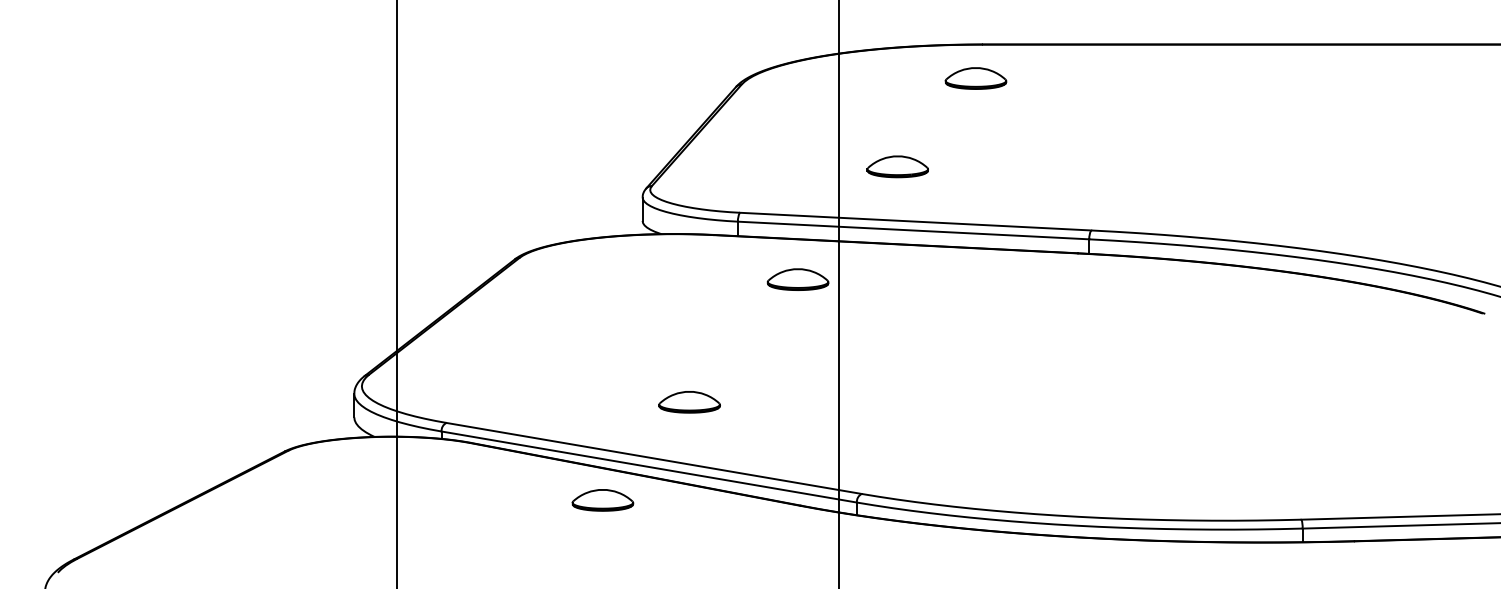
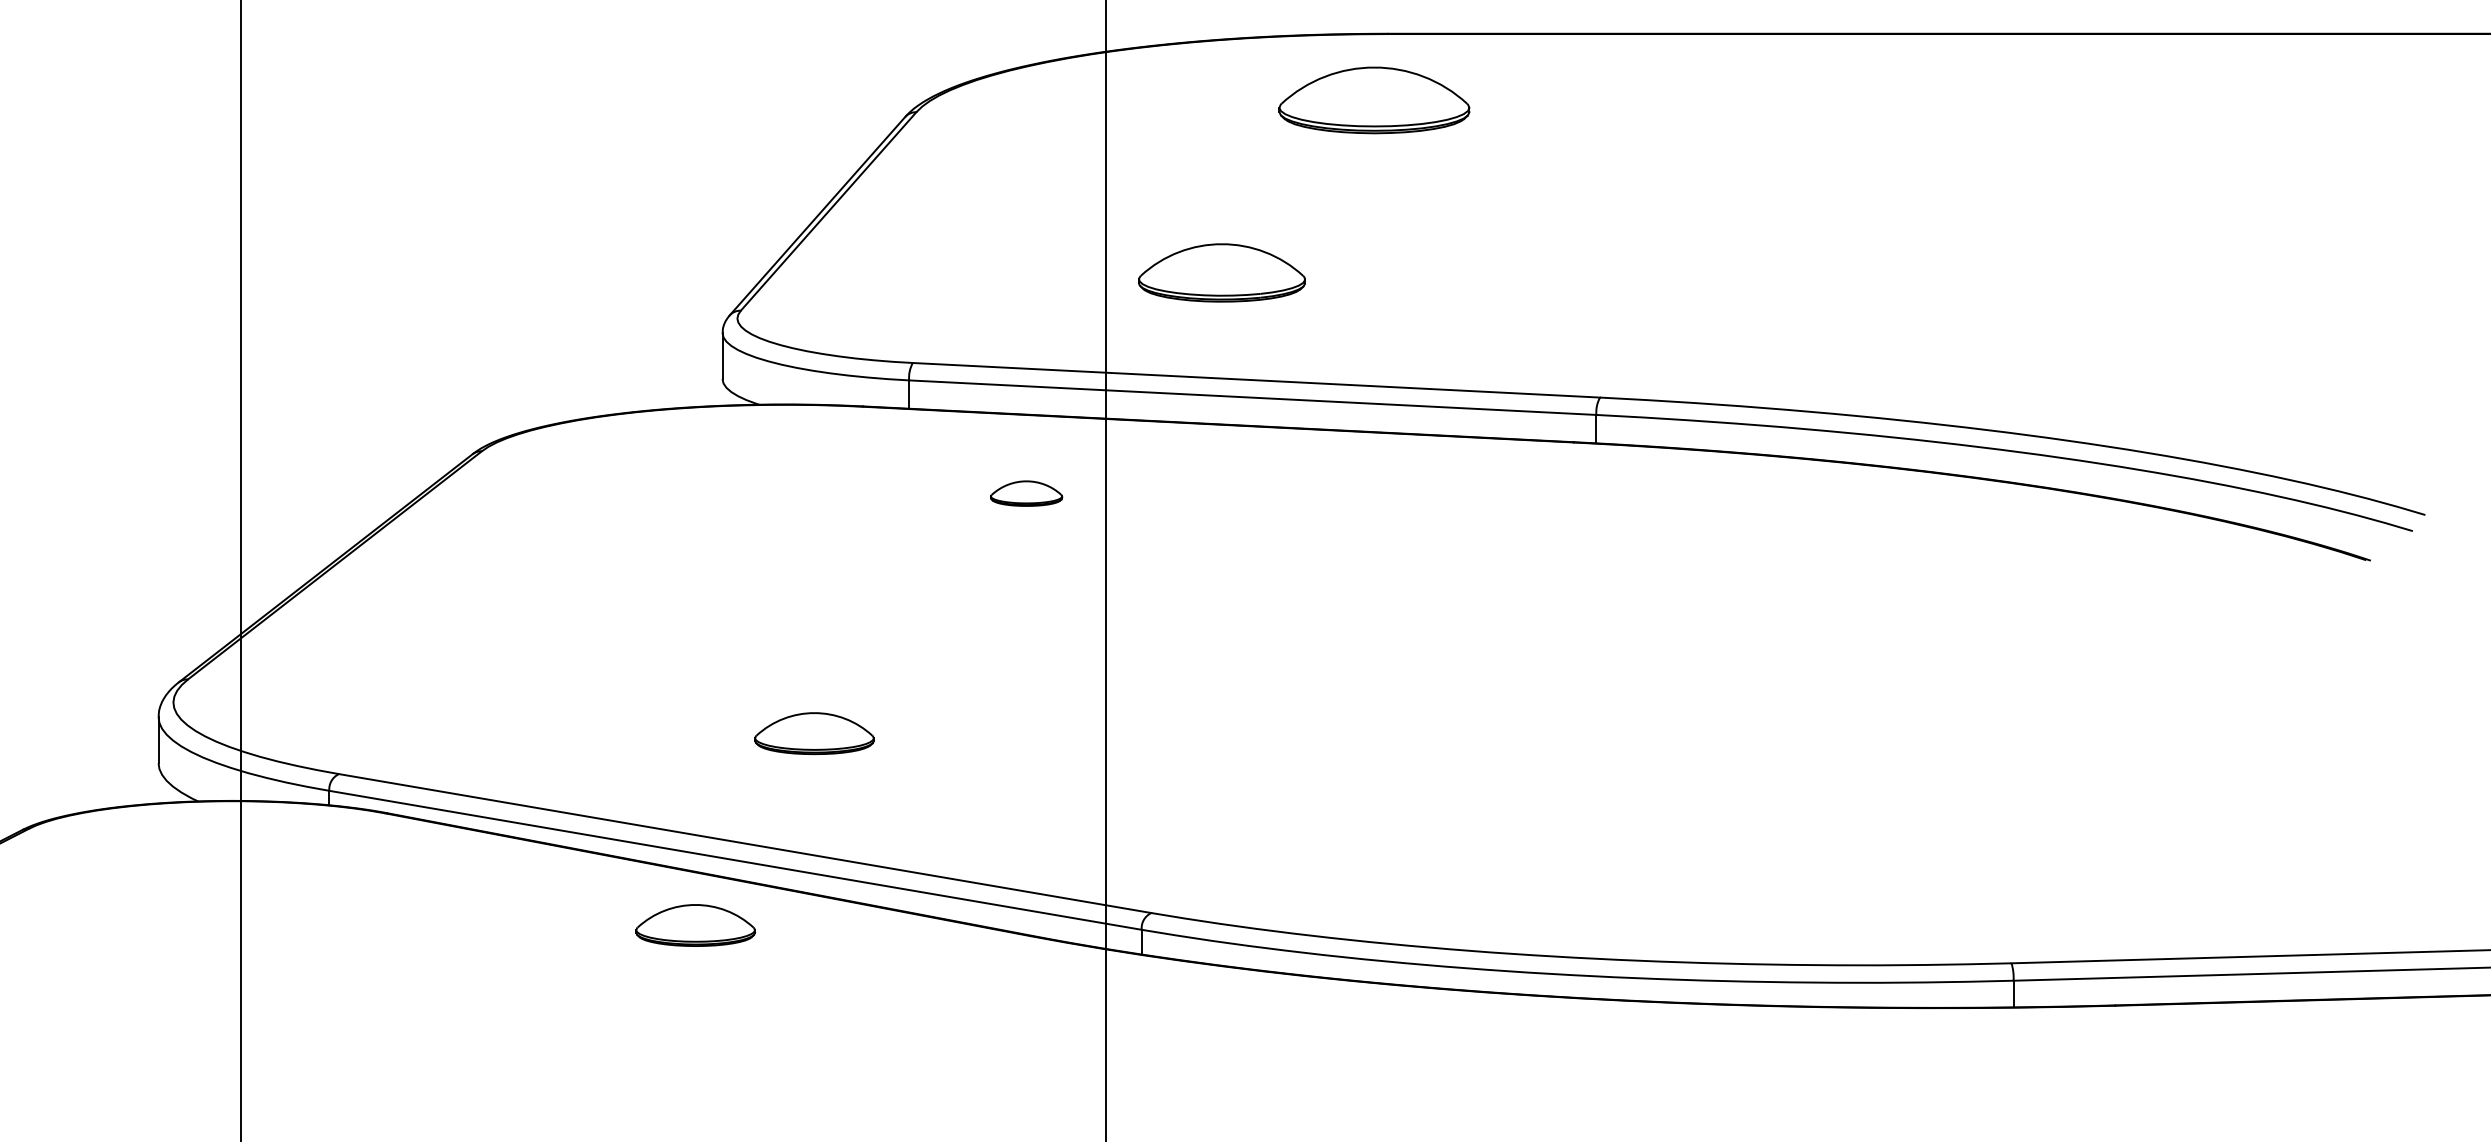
part: (975, 78) -> (1373, 100), size x1.6
part: (897, 166) -> (1221, 272), size x1.4
part: (797, 279) -> (1025, 493), size x0.6
part: (602, 500) -> (694, 925), moved

